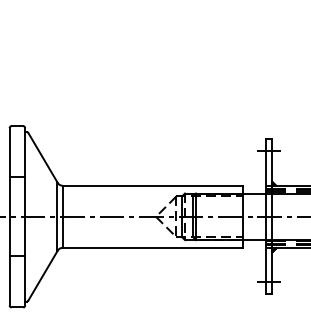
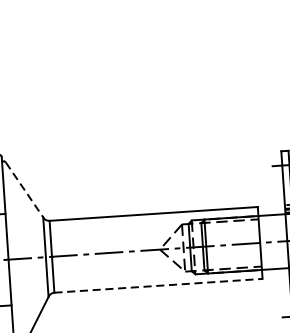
line: (42, 157) -> (24, 189), solid -> dashed
line: (152, 247) -> (158, 285), solid -> dashed

